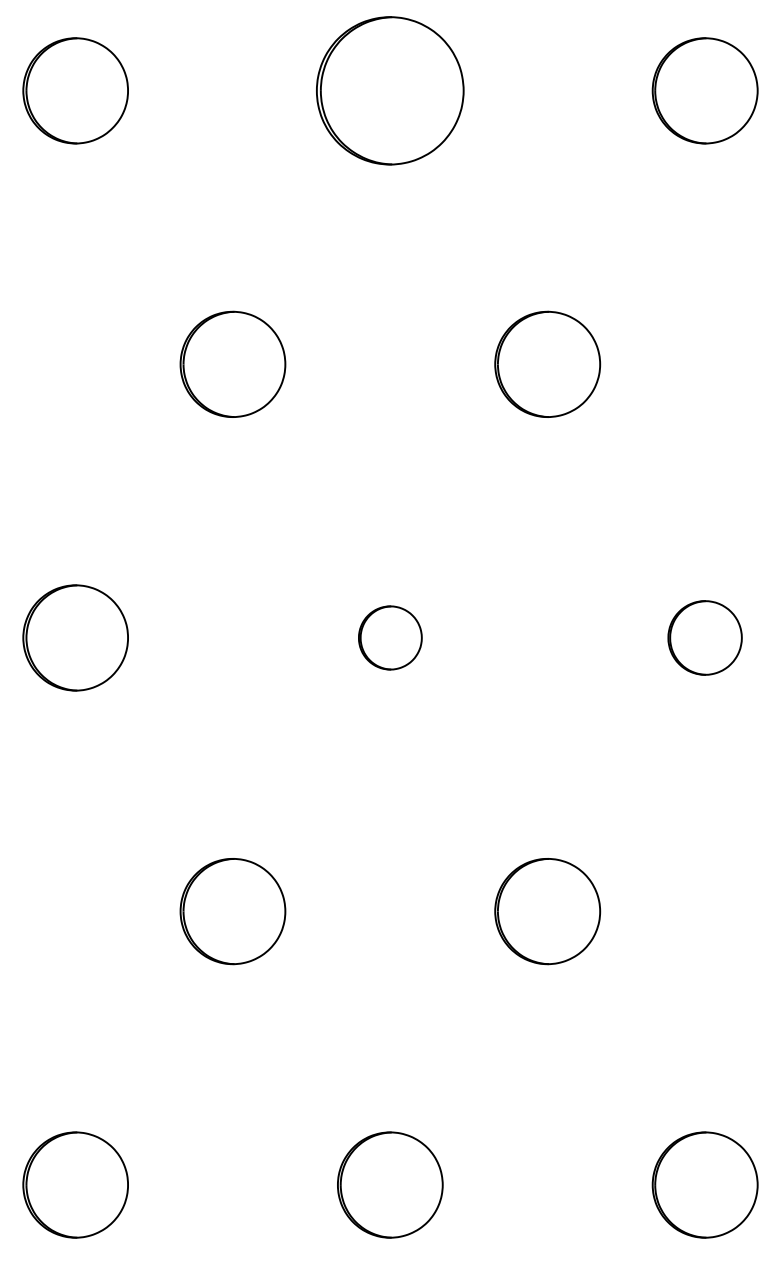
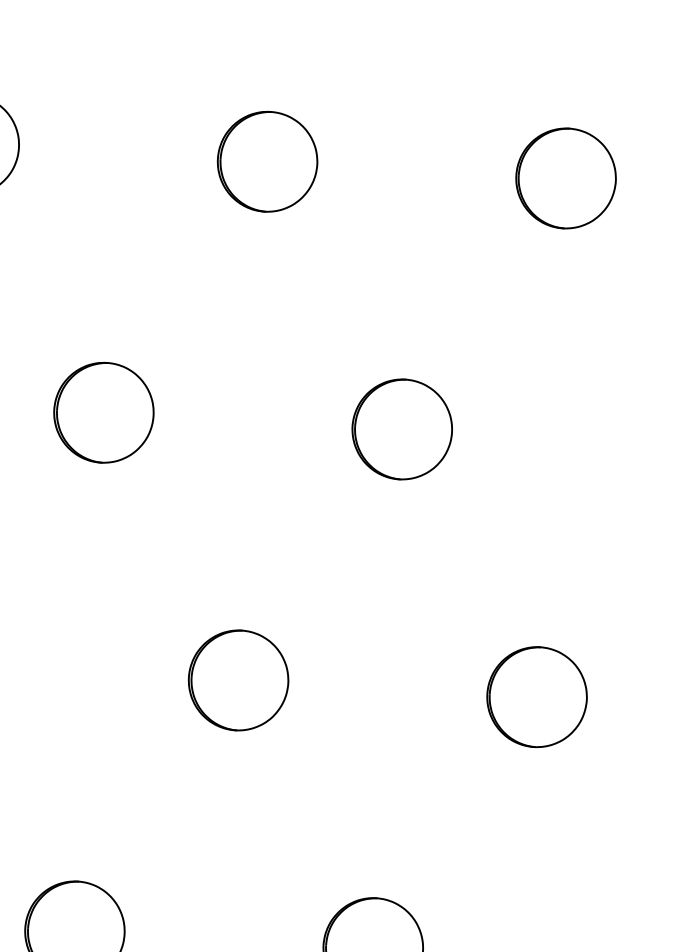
part: (390, 90) -> (267, 161), size x0.71
part: (390, 637) -> (238, 680), size x1.67
part: (704, 637) -> (536, 696), size x1.43

